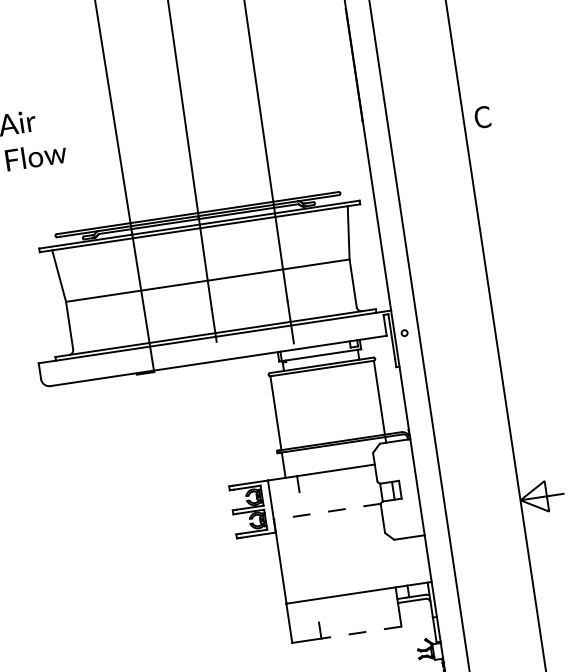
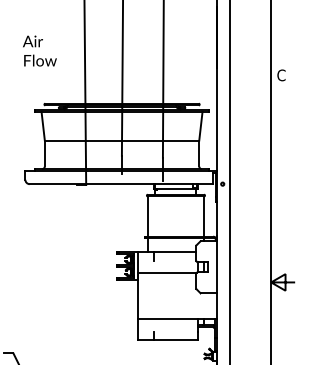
line: (325, 512) -> (166, 273), dashed -> solid
line: (360, 633) -> (175, 340), dashed -> solid

